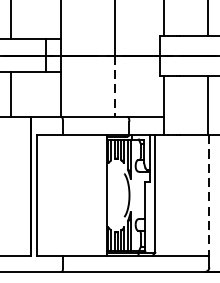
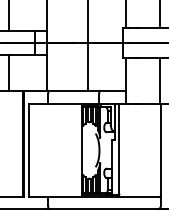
line: (115, 86) -> (88, 66), dashed -> solid
line: (208, 195) -> (160, 150), dashed -> solid

